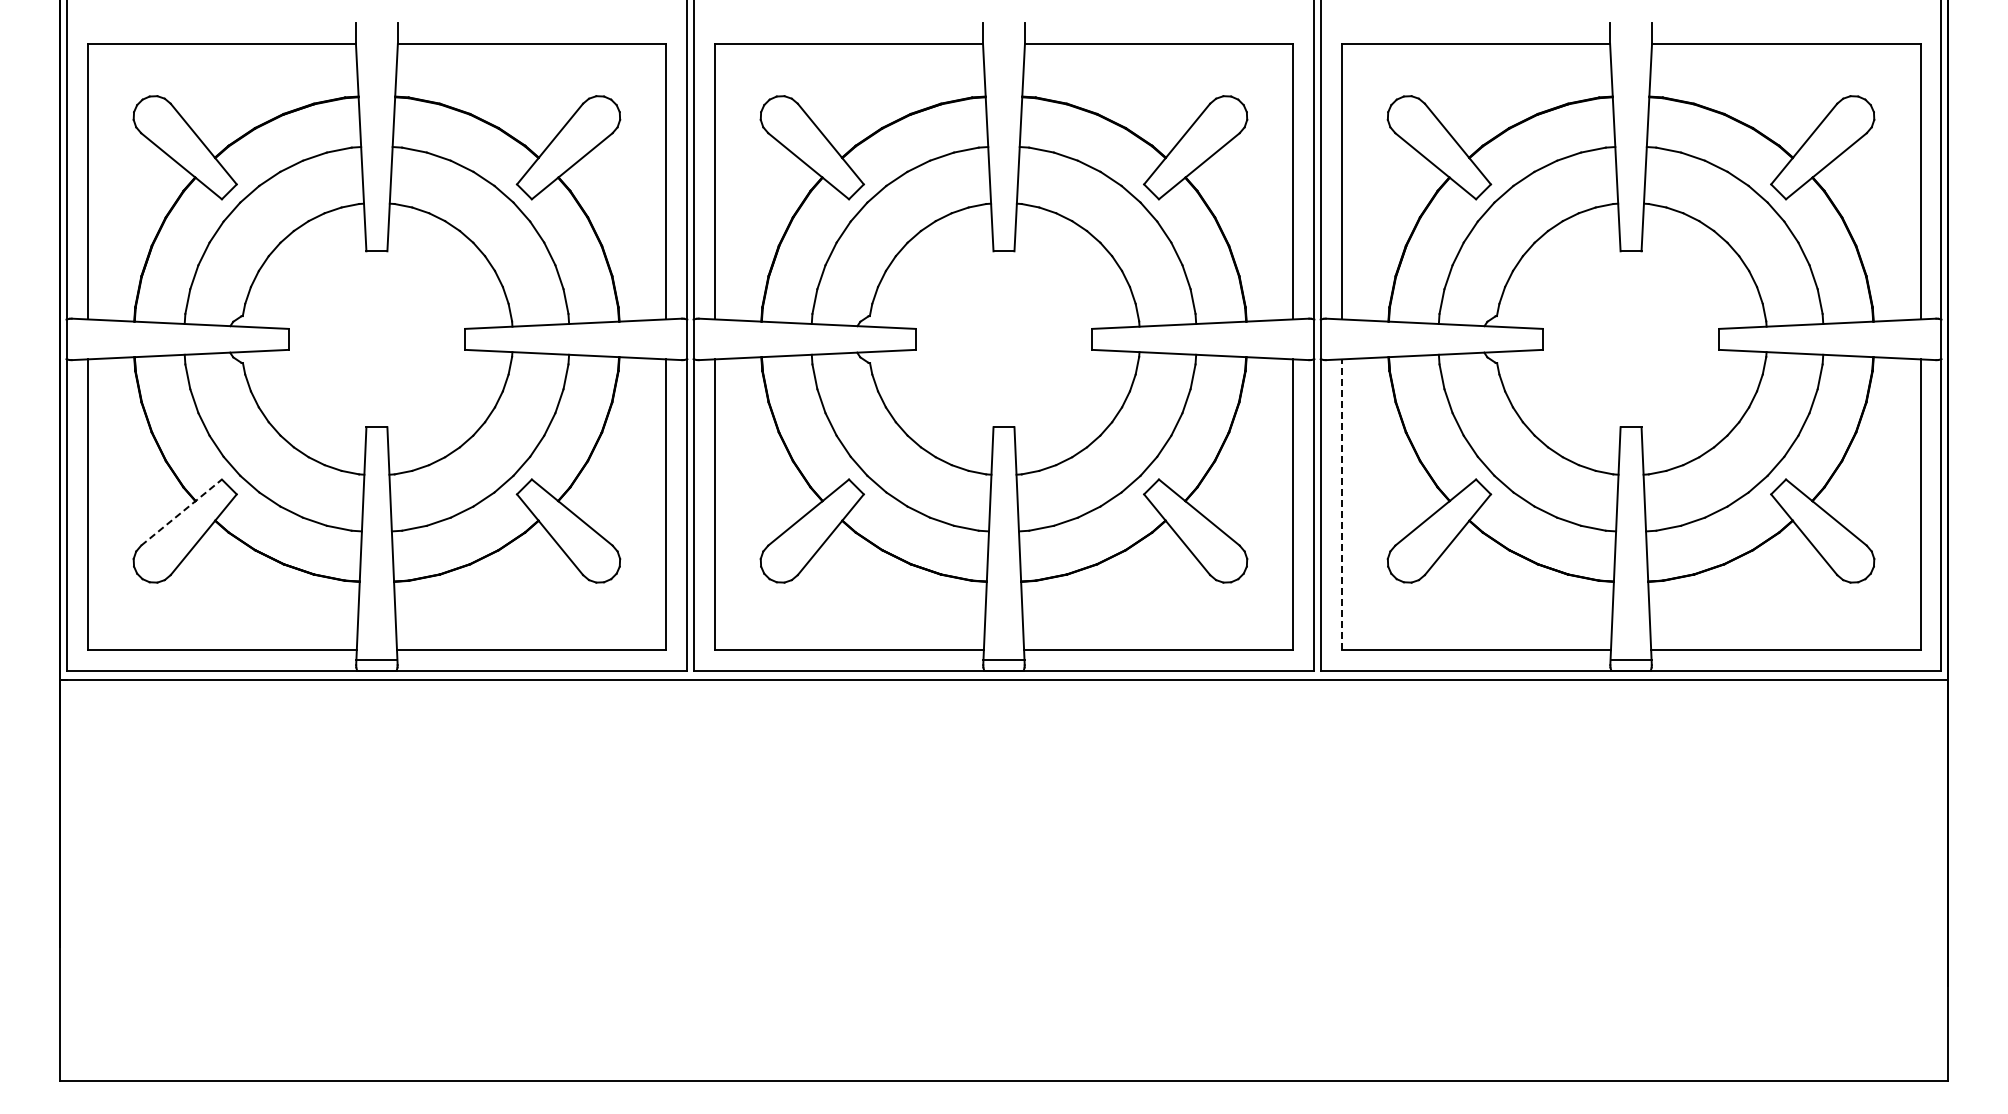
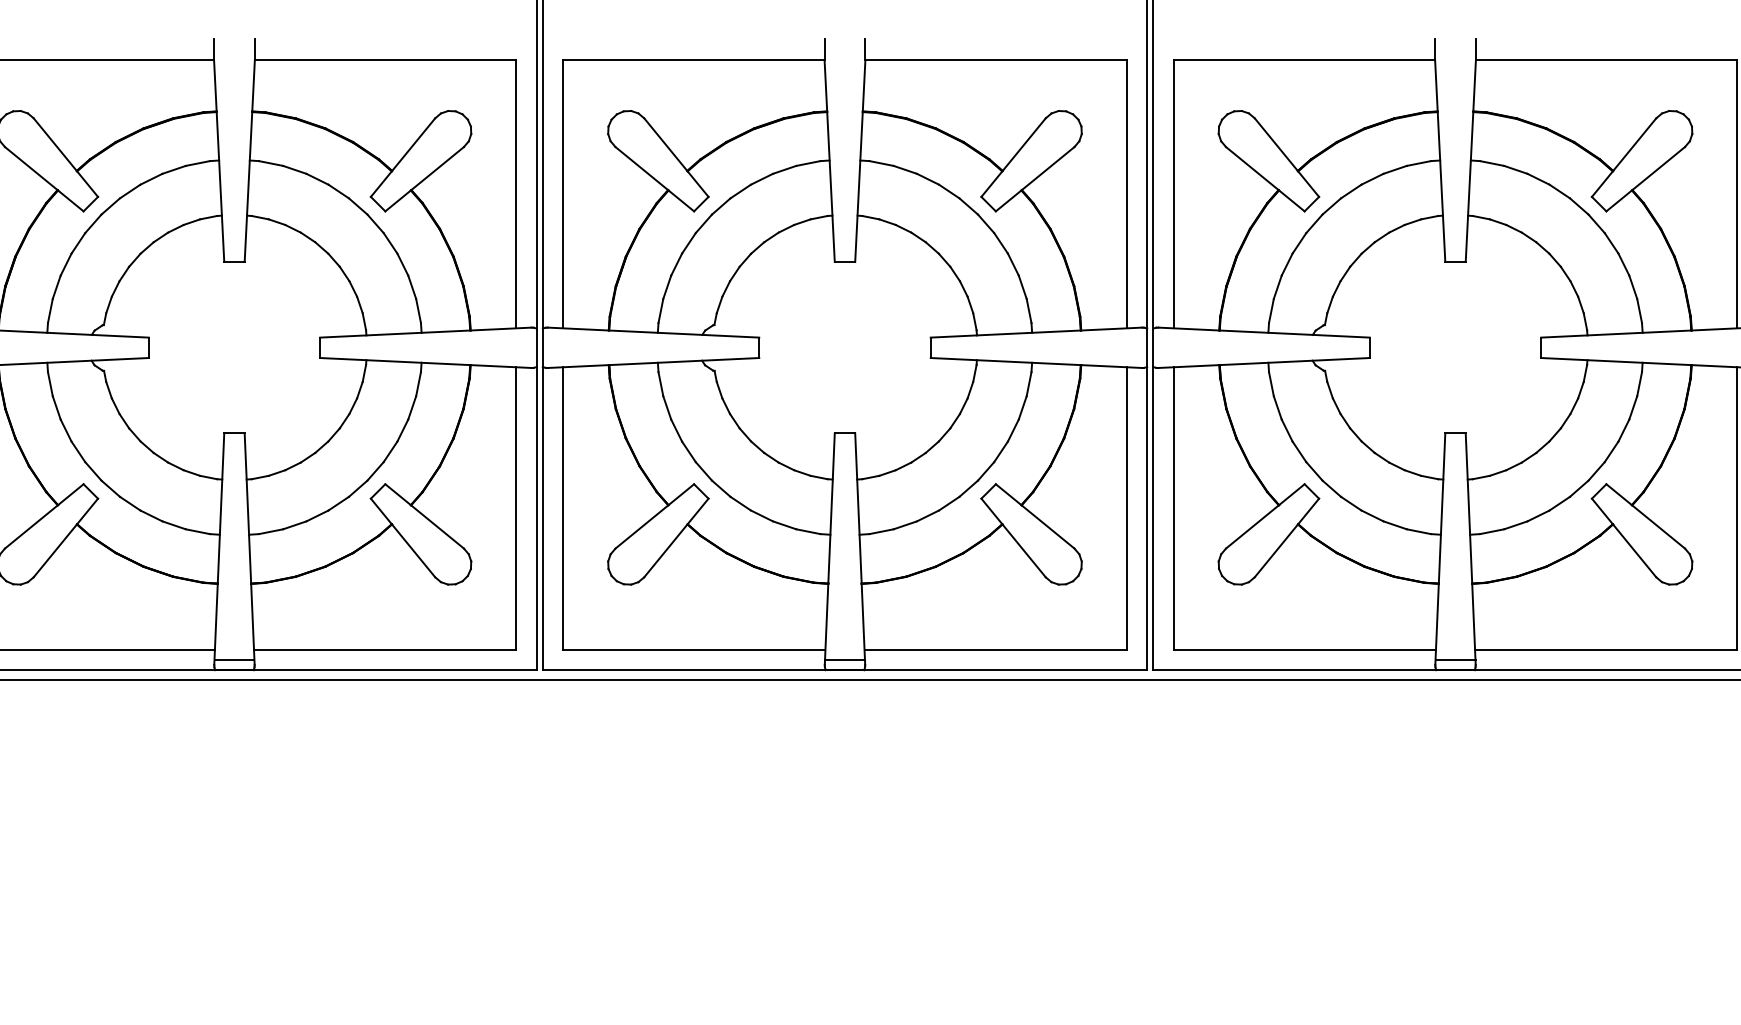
line: (1341, 504) -> (1173, 508), dashed -> solid
line: (181, 512) -> (44, 516), dashed -> solid

